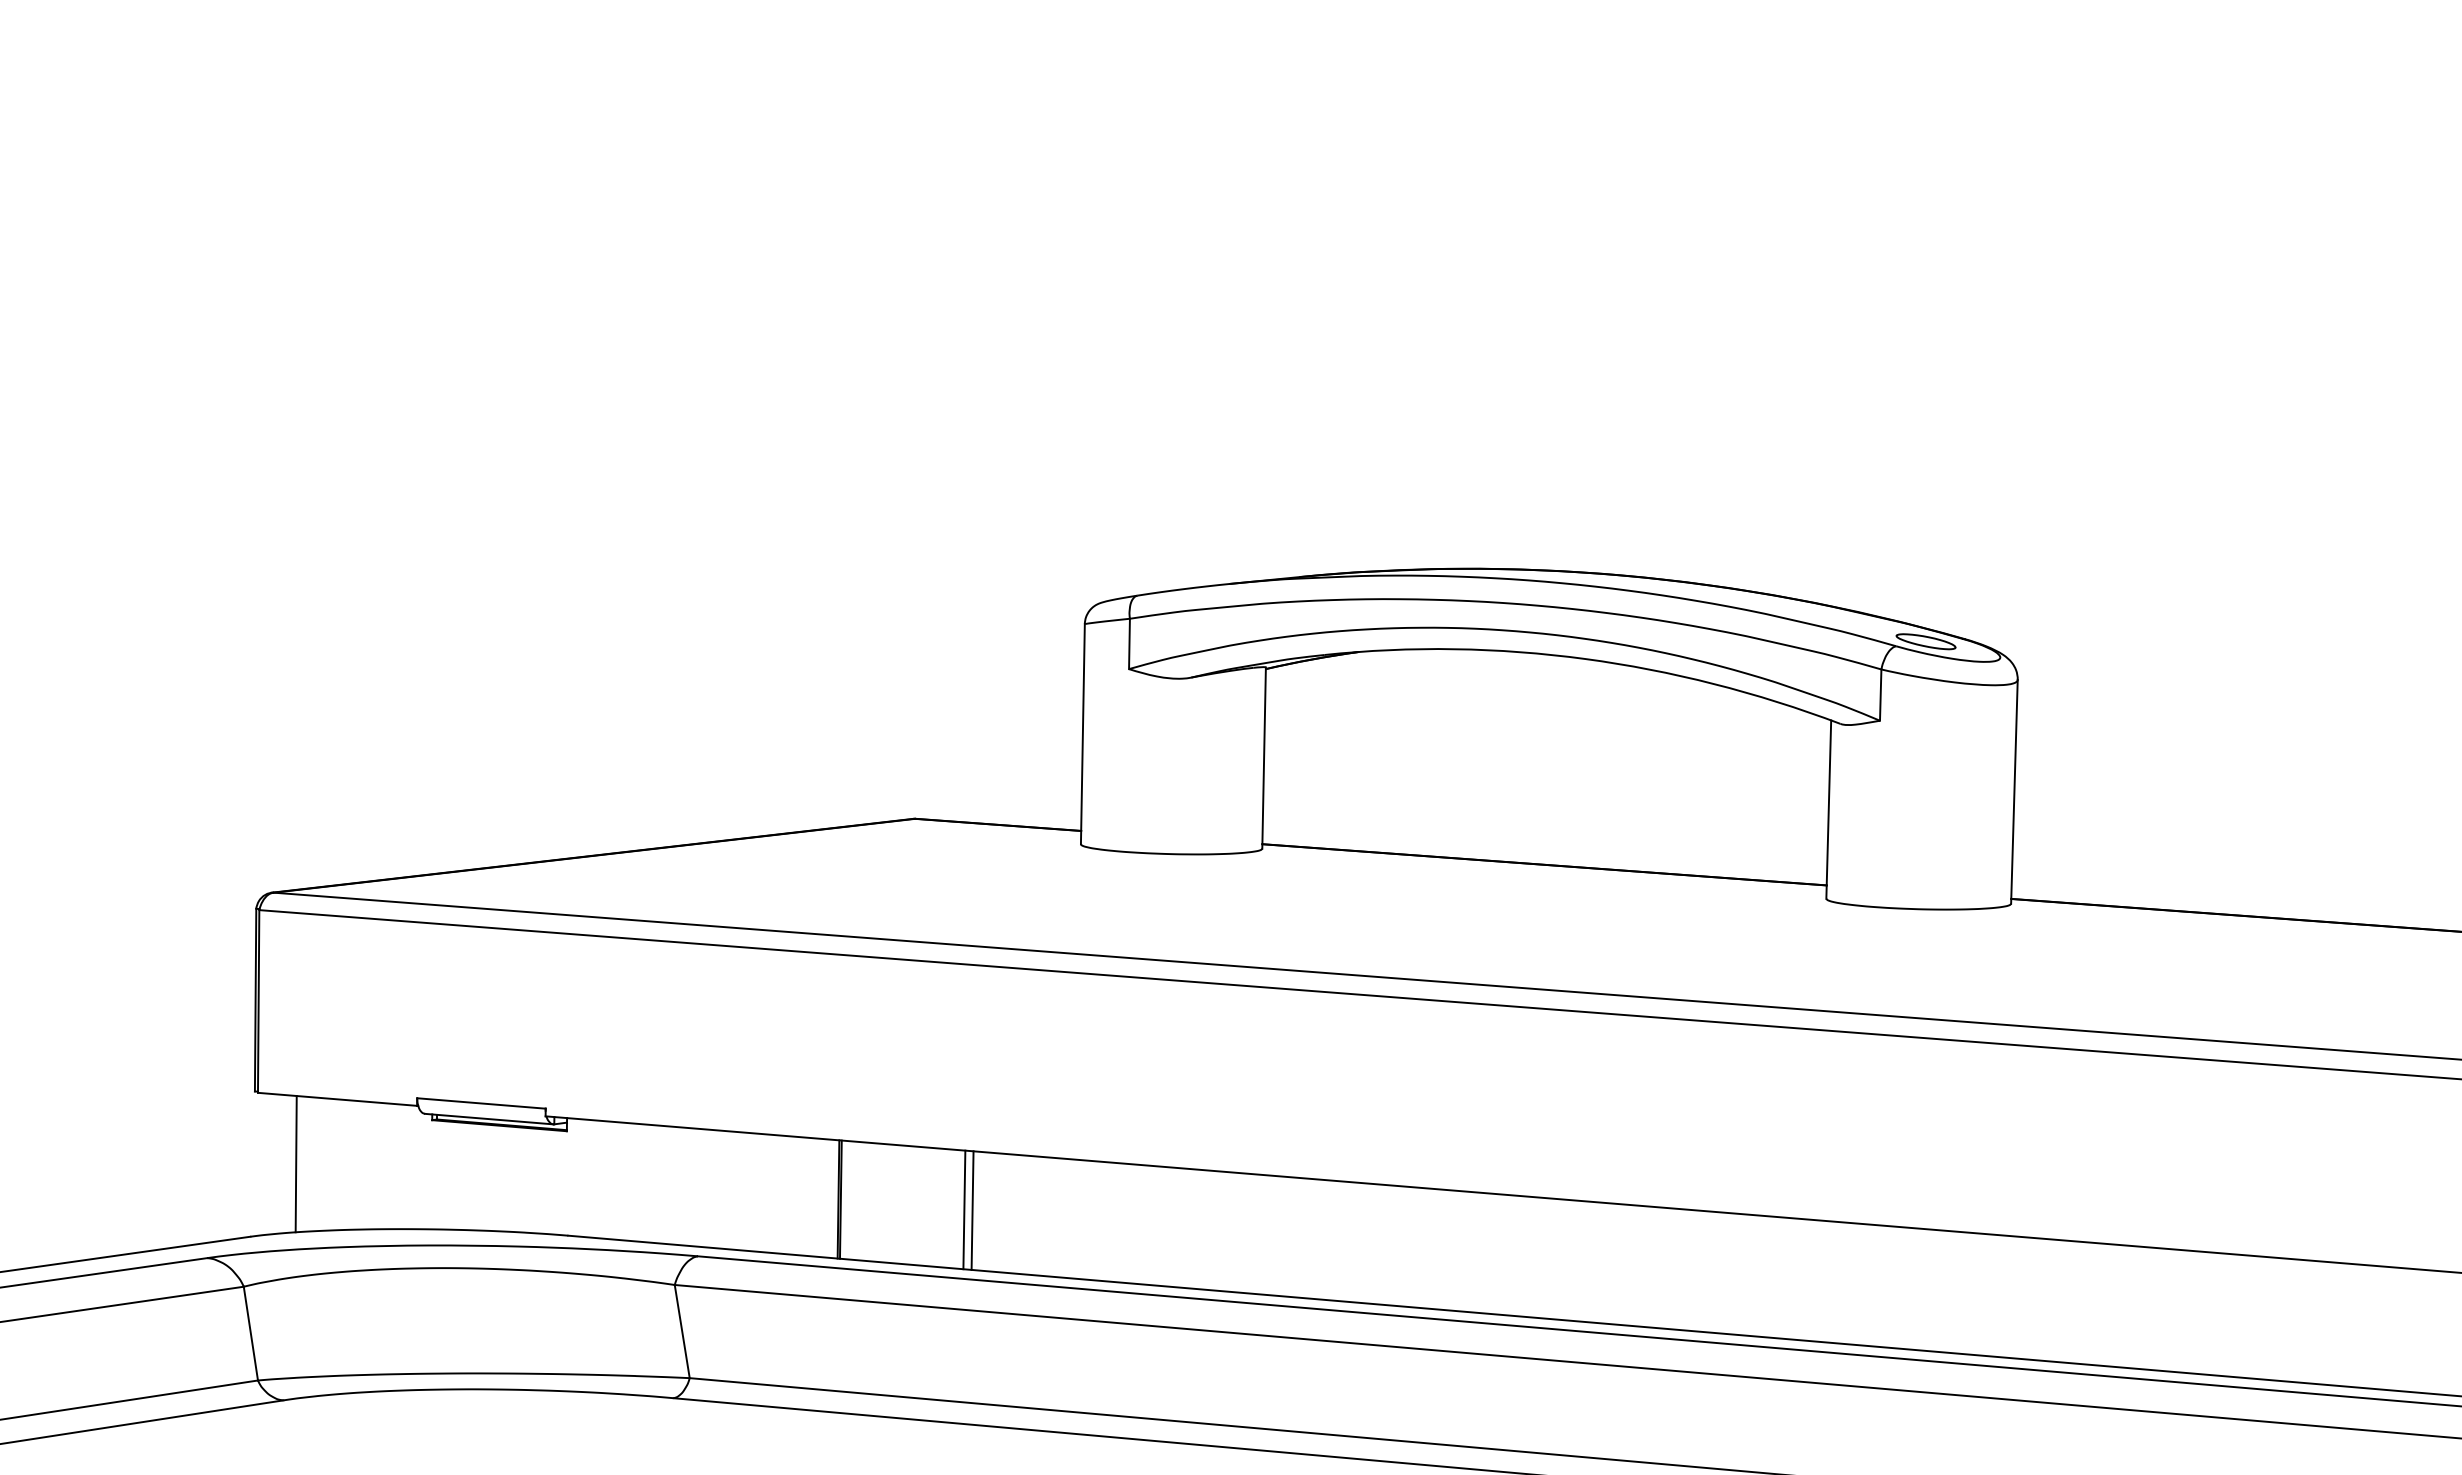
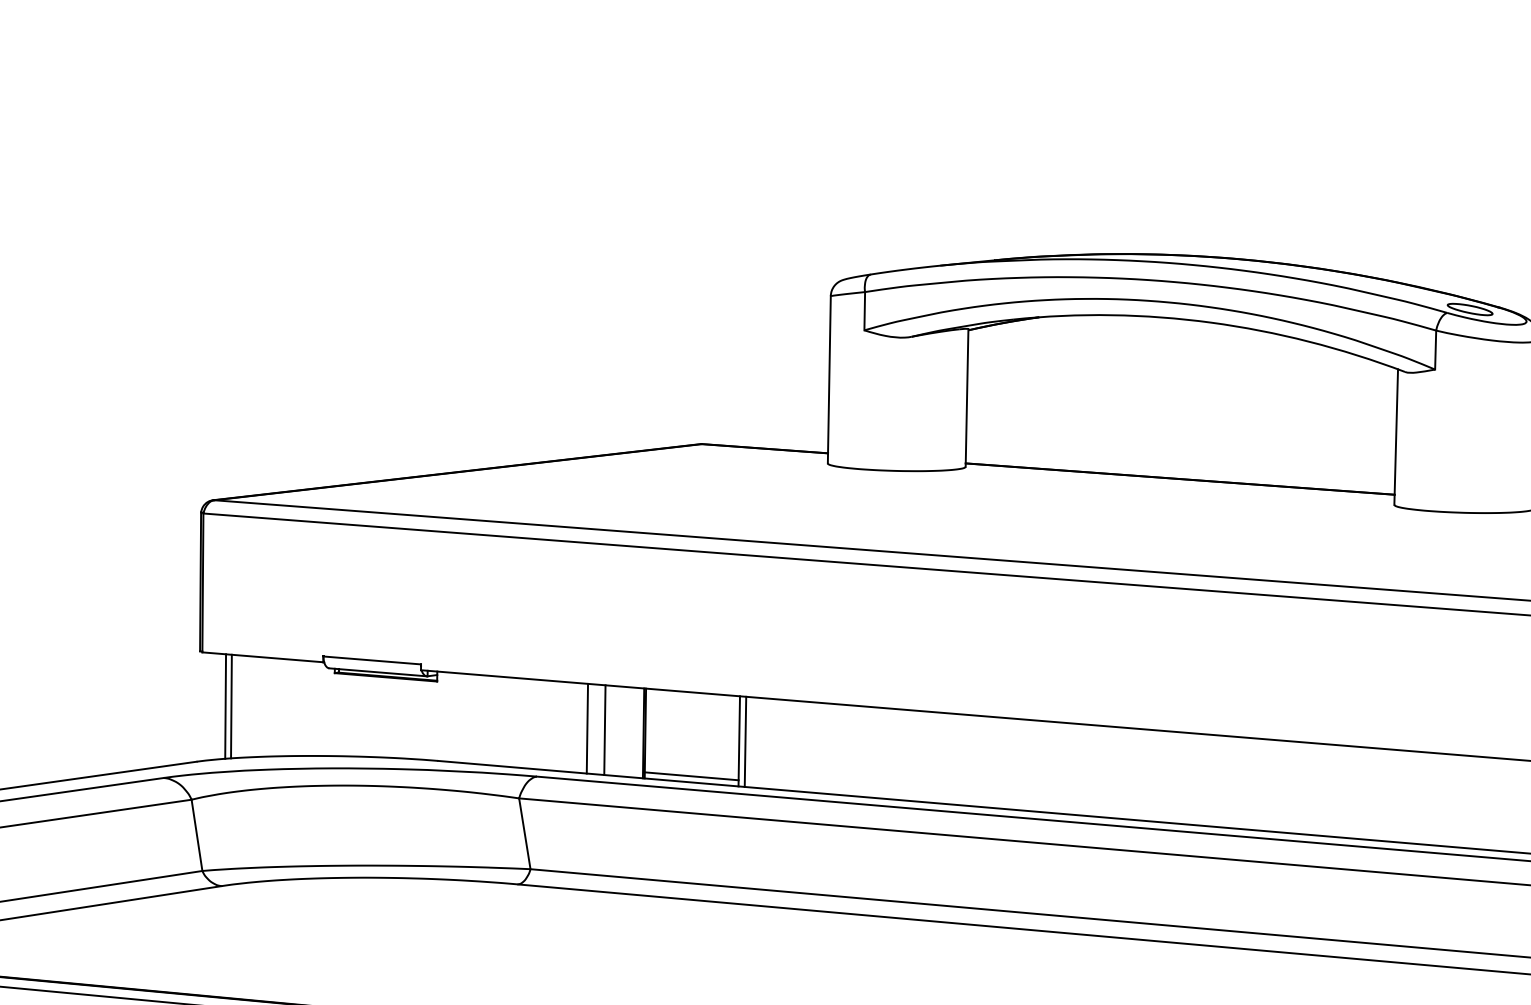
line: (288, 1163) -> (225, 706), added
line: (764, 1193) -> (587, 728), added
line: (787, 1195) -> (604, 730), added
line: (901, 1255) -> (691, 775), added

